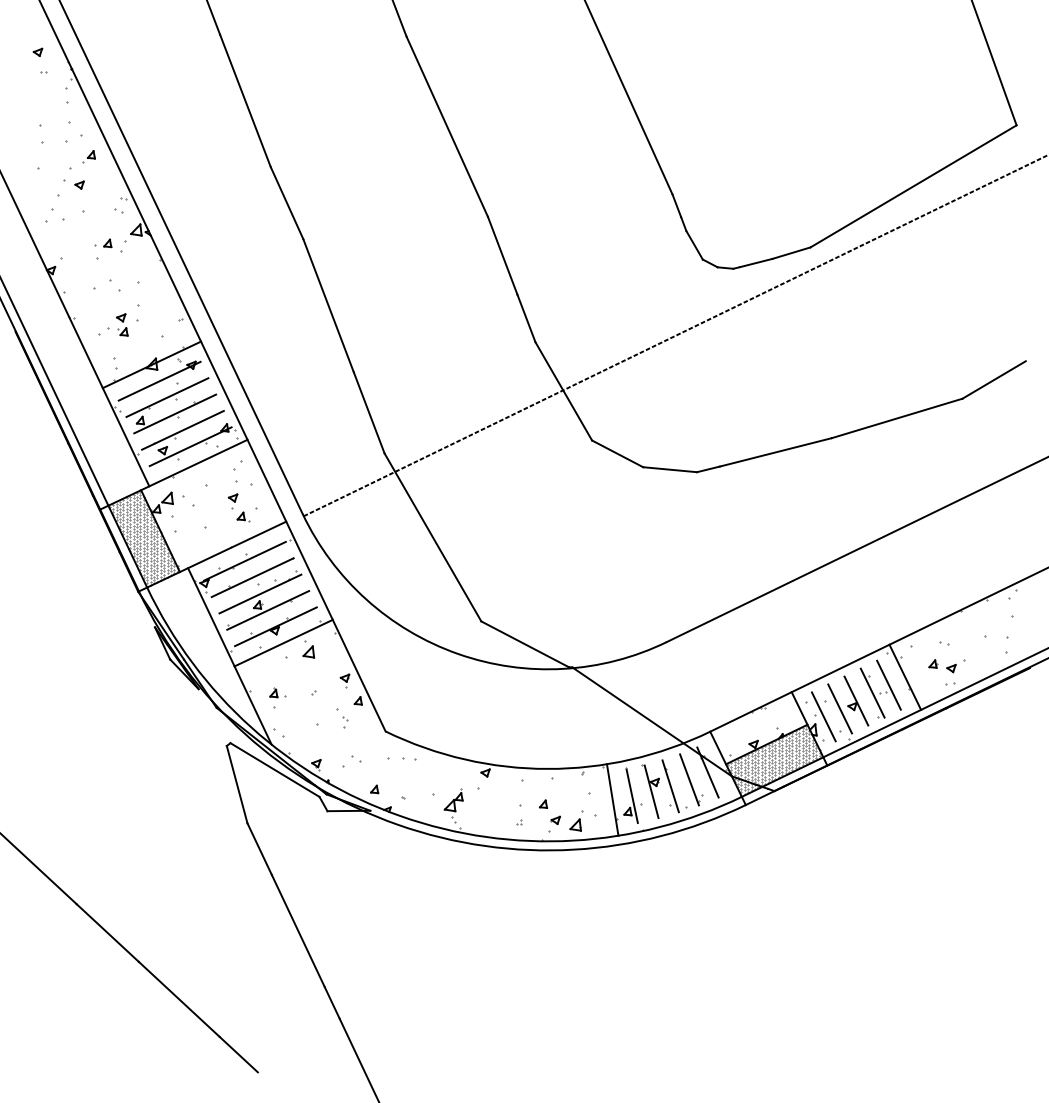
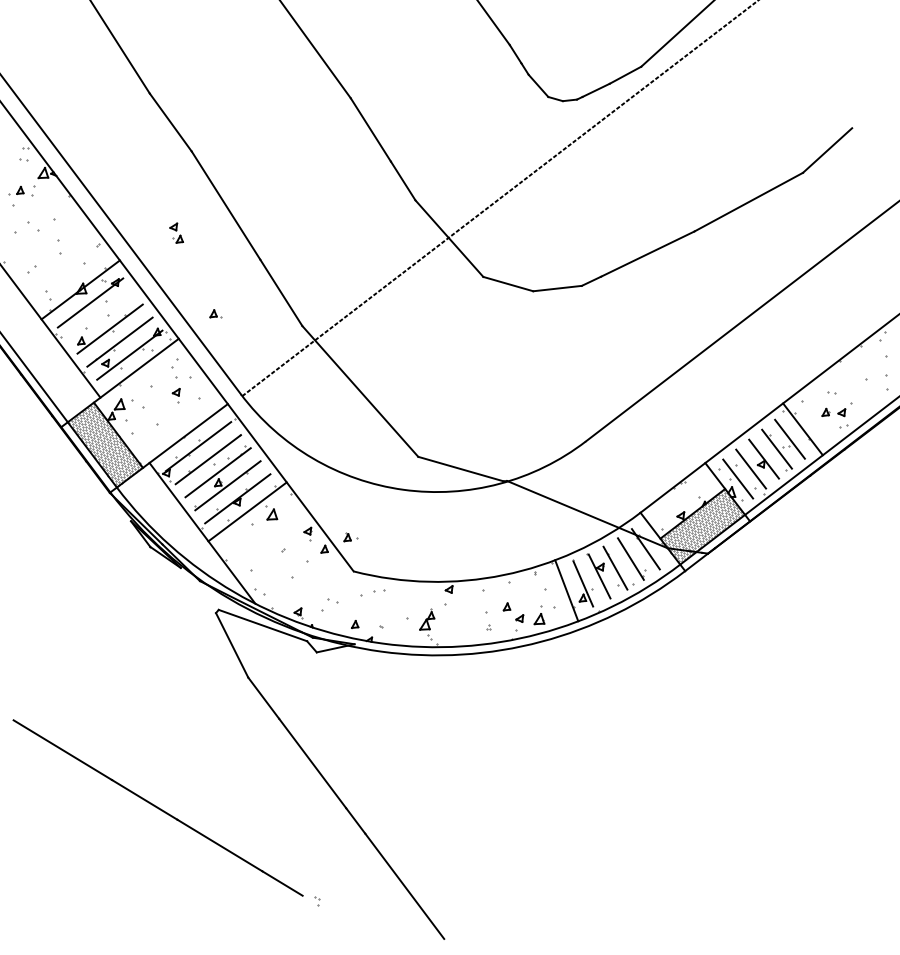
part: (122, 324) -> (176, 233), moved
line: (167, 397) -> (100, 315), removed
part: (243, 516) -> (215, 313), moved
part: (277, 692) -> (350, 536), moved
part: (345, 722) -> (318, 901), moved

